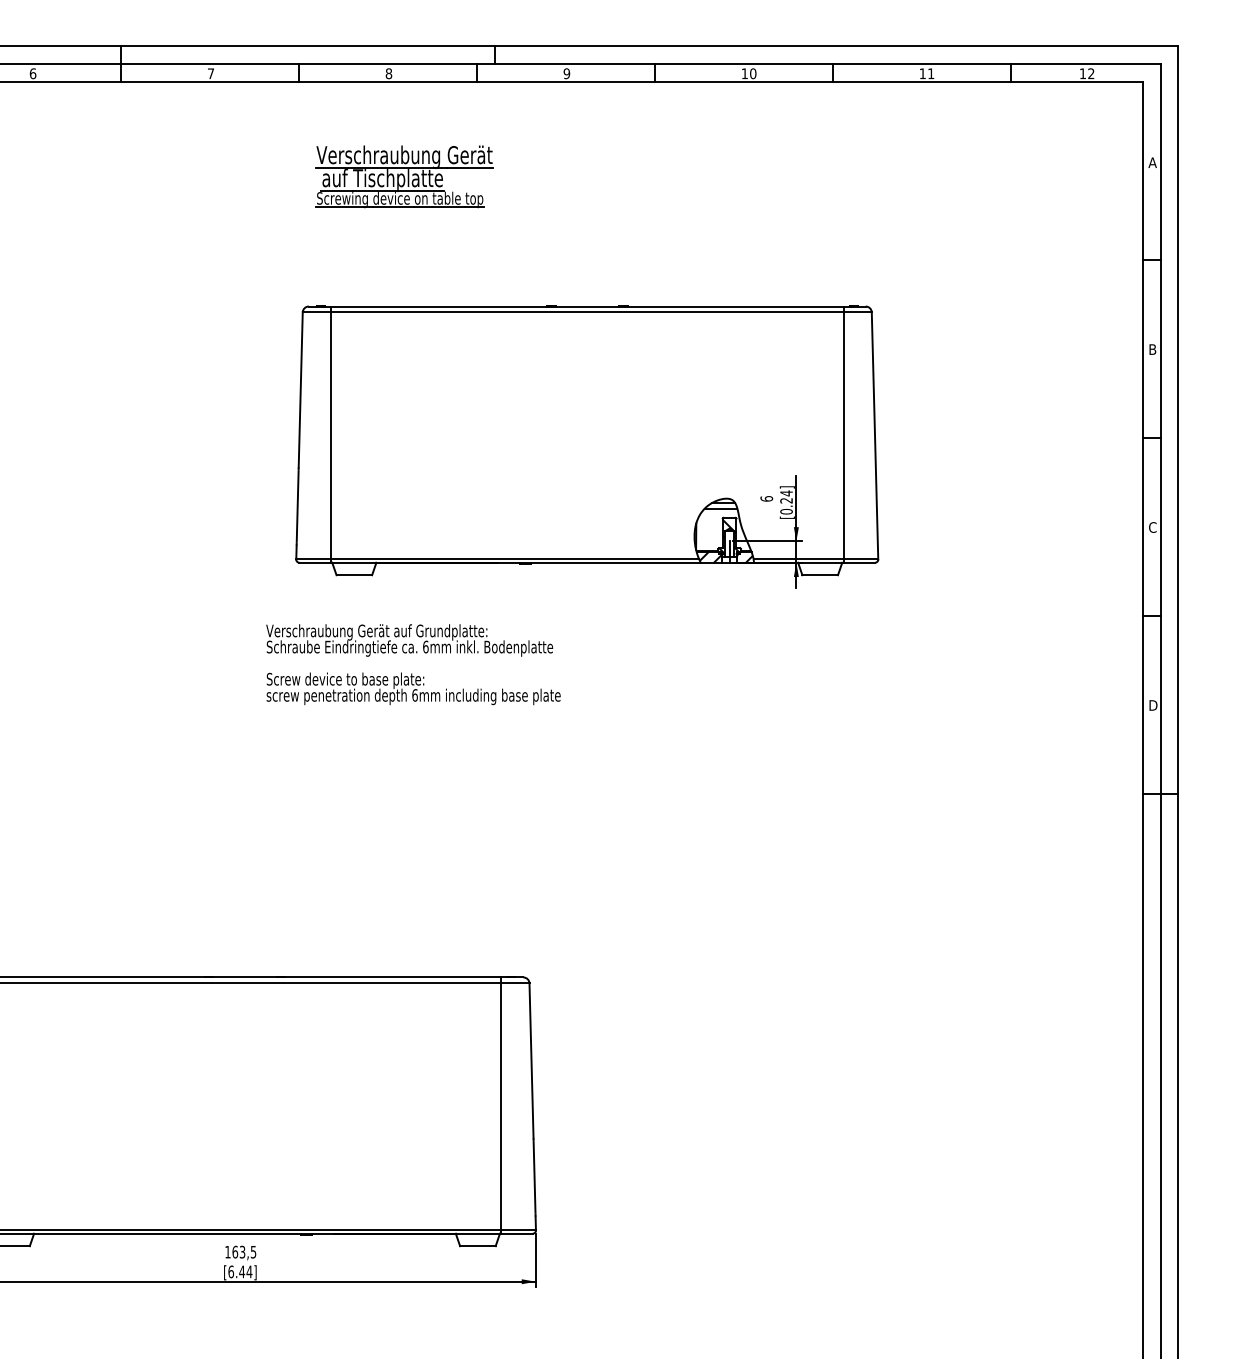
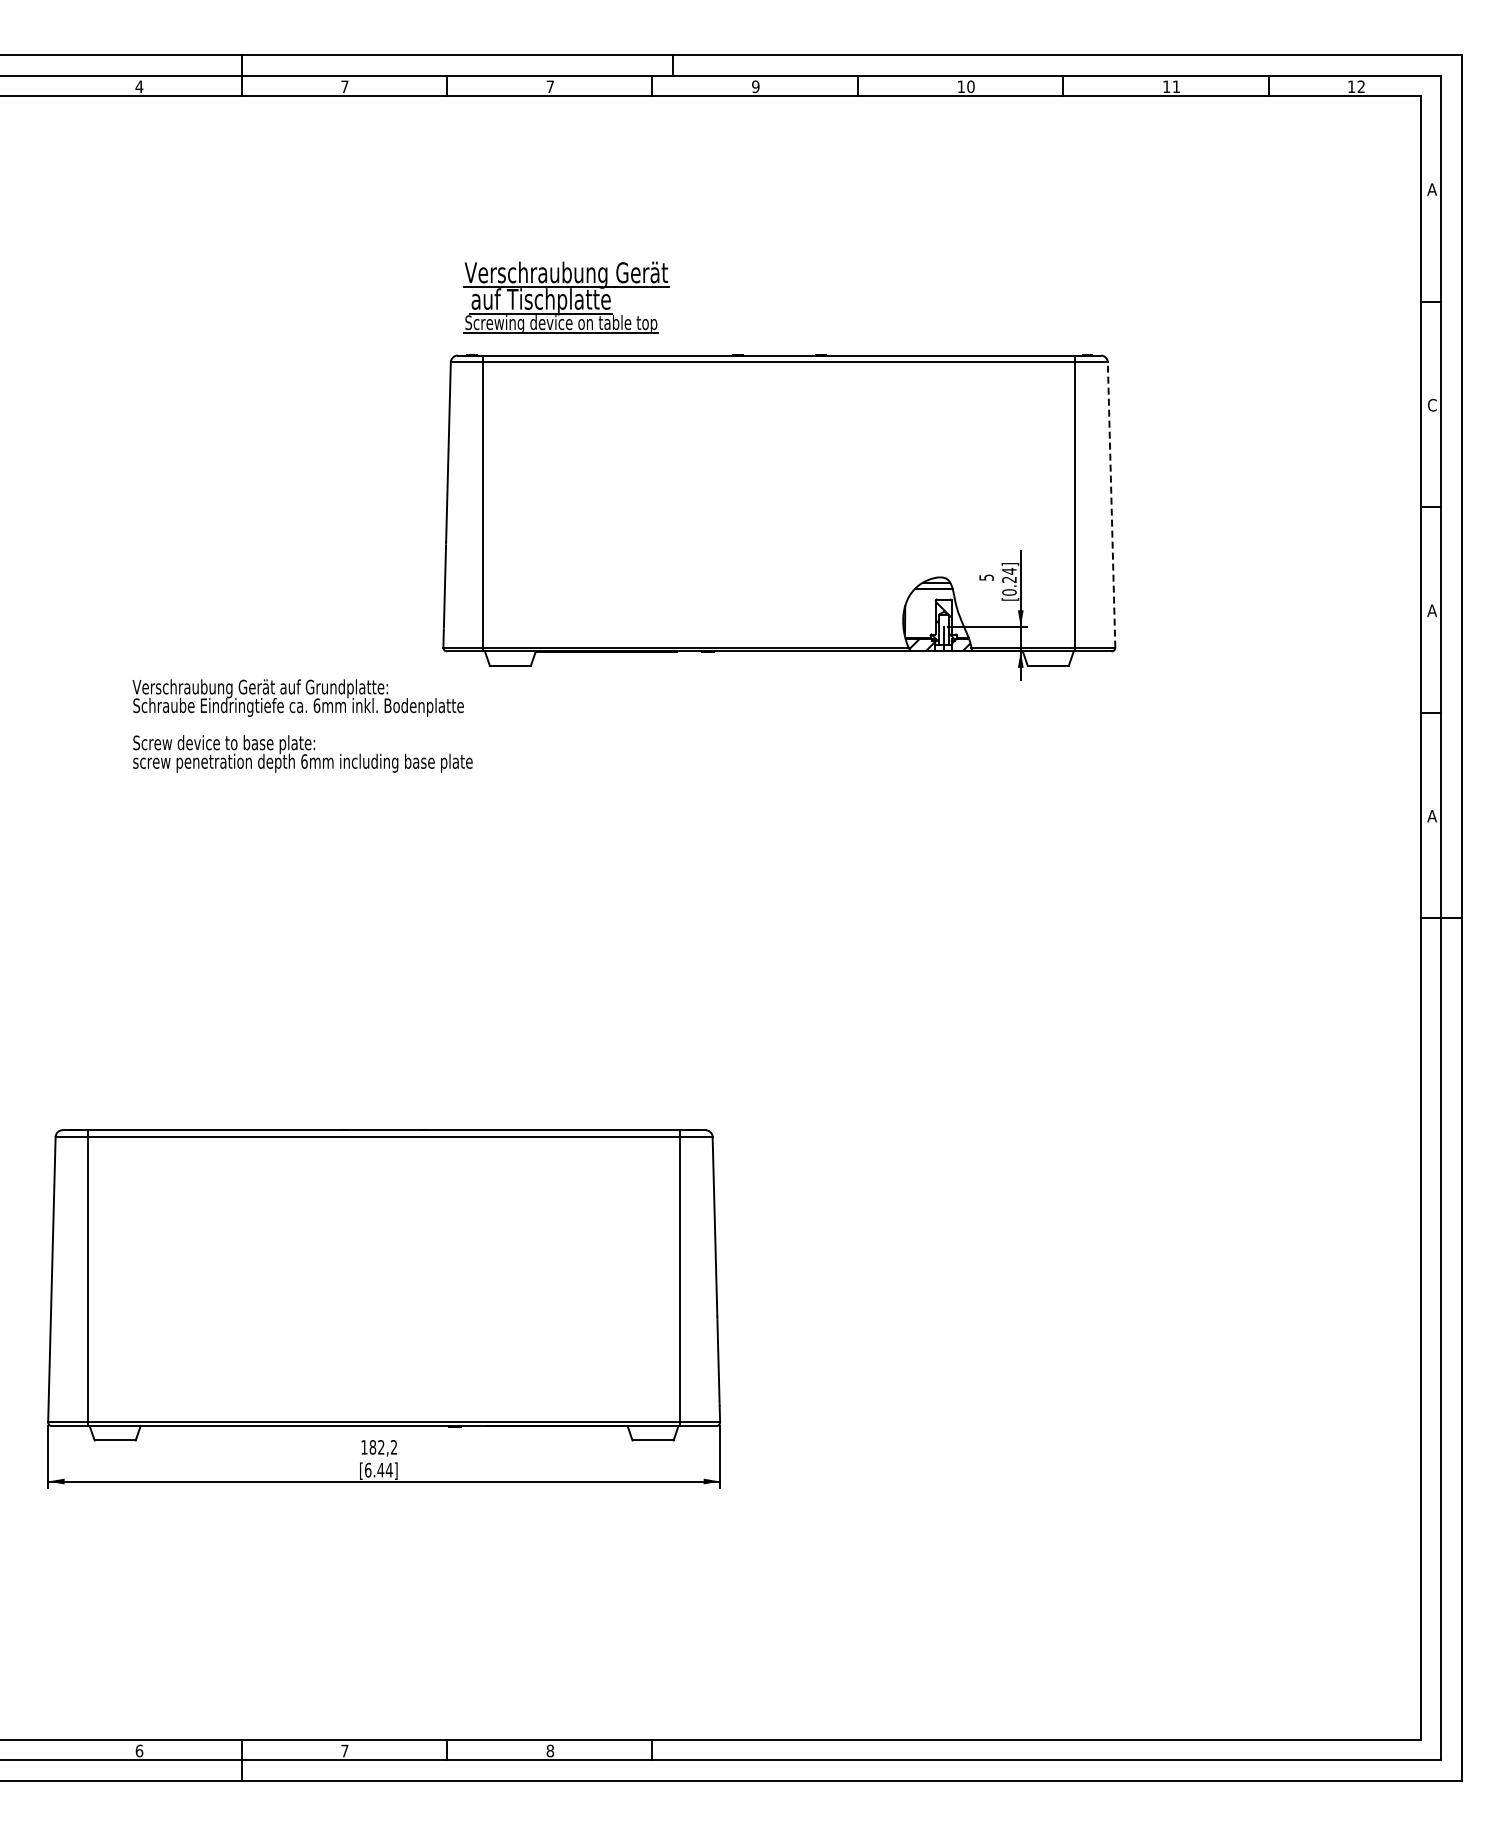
text: (33, 73) -> (139, 86), 6 -> 4
text: (389, 73) -> (550, 86), 8 -> 7
part: (404, 176) -> (566, 297), moved
text: (1152, 348) -> (1431, 404), B -> C
line: (874, 435) -> (1111, 504), solid -> dashed
text: (766, 498) -> (986, 577), 6 -> 5
text: (1152, 527) -> (1432, 610), C -> A
text: (413, 664) -> (302, 725), moved
text: (1152, 705) -> (1432, 816), D -> A
text: (244, 1252) -> (383, 1447), 163,5 -> 182,2

